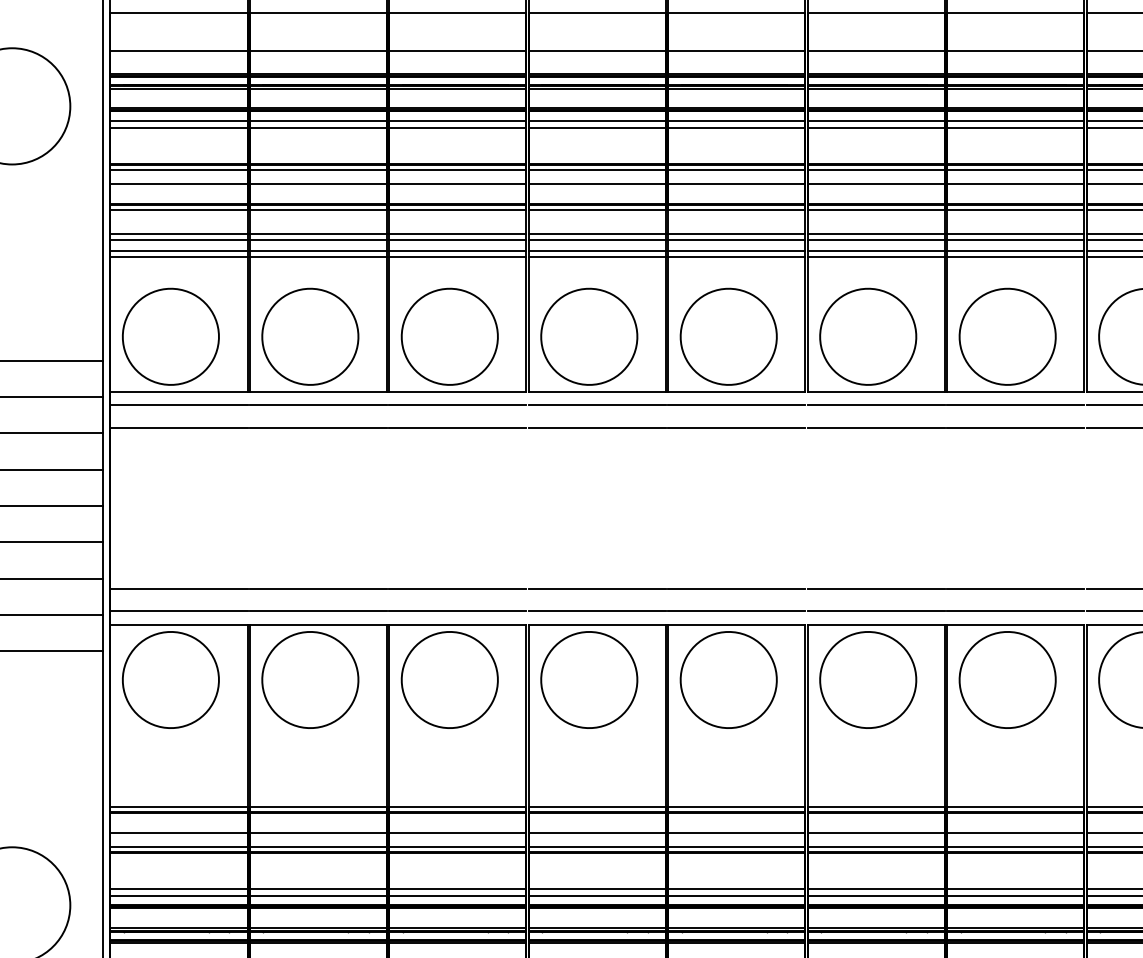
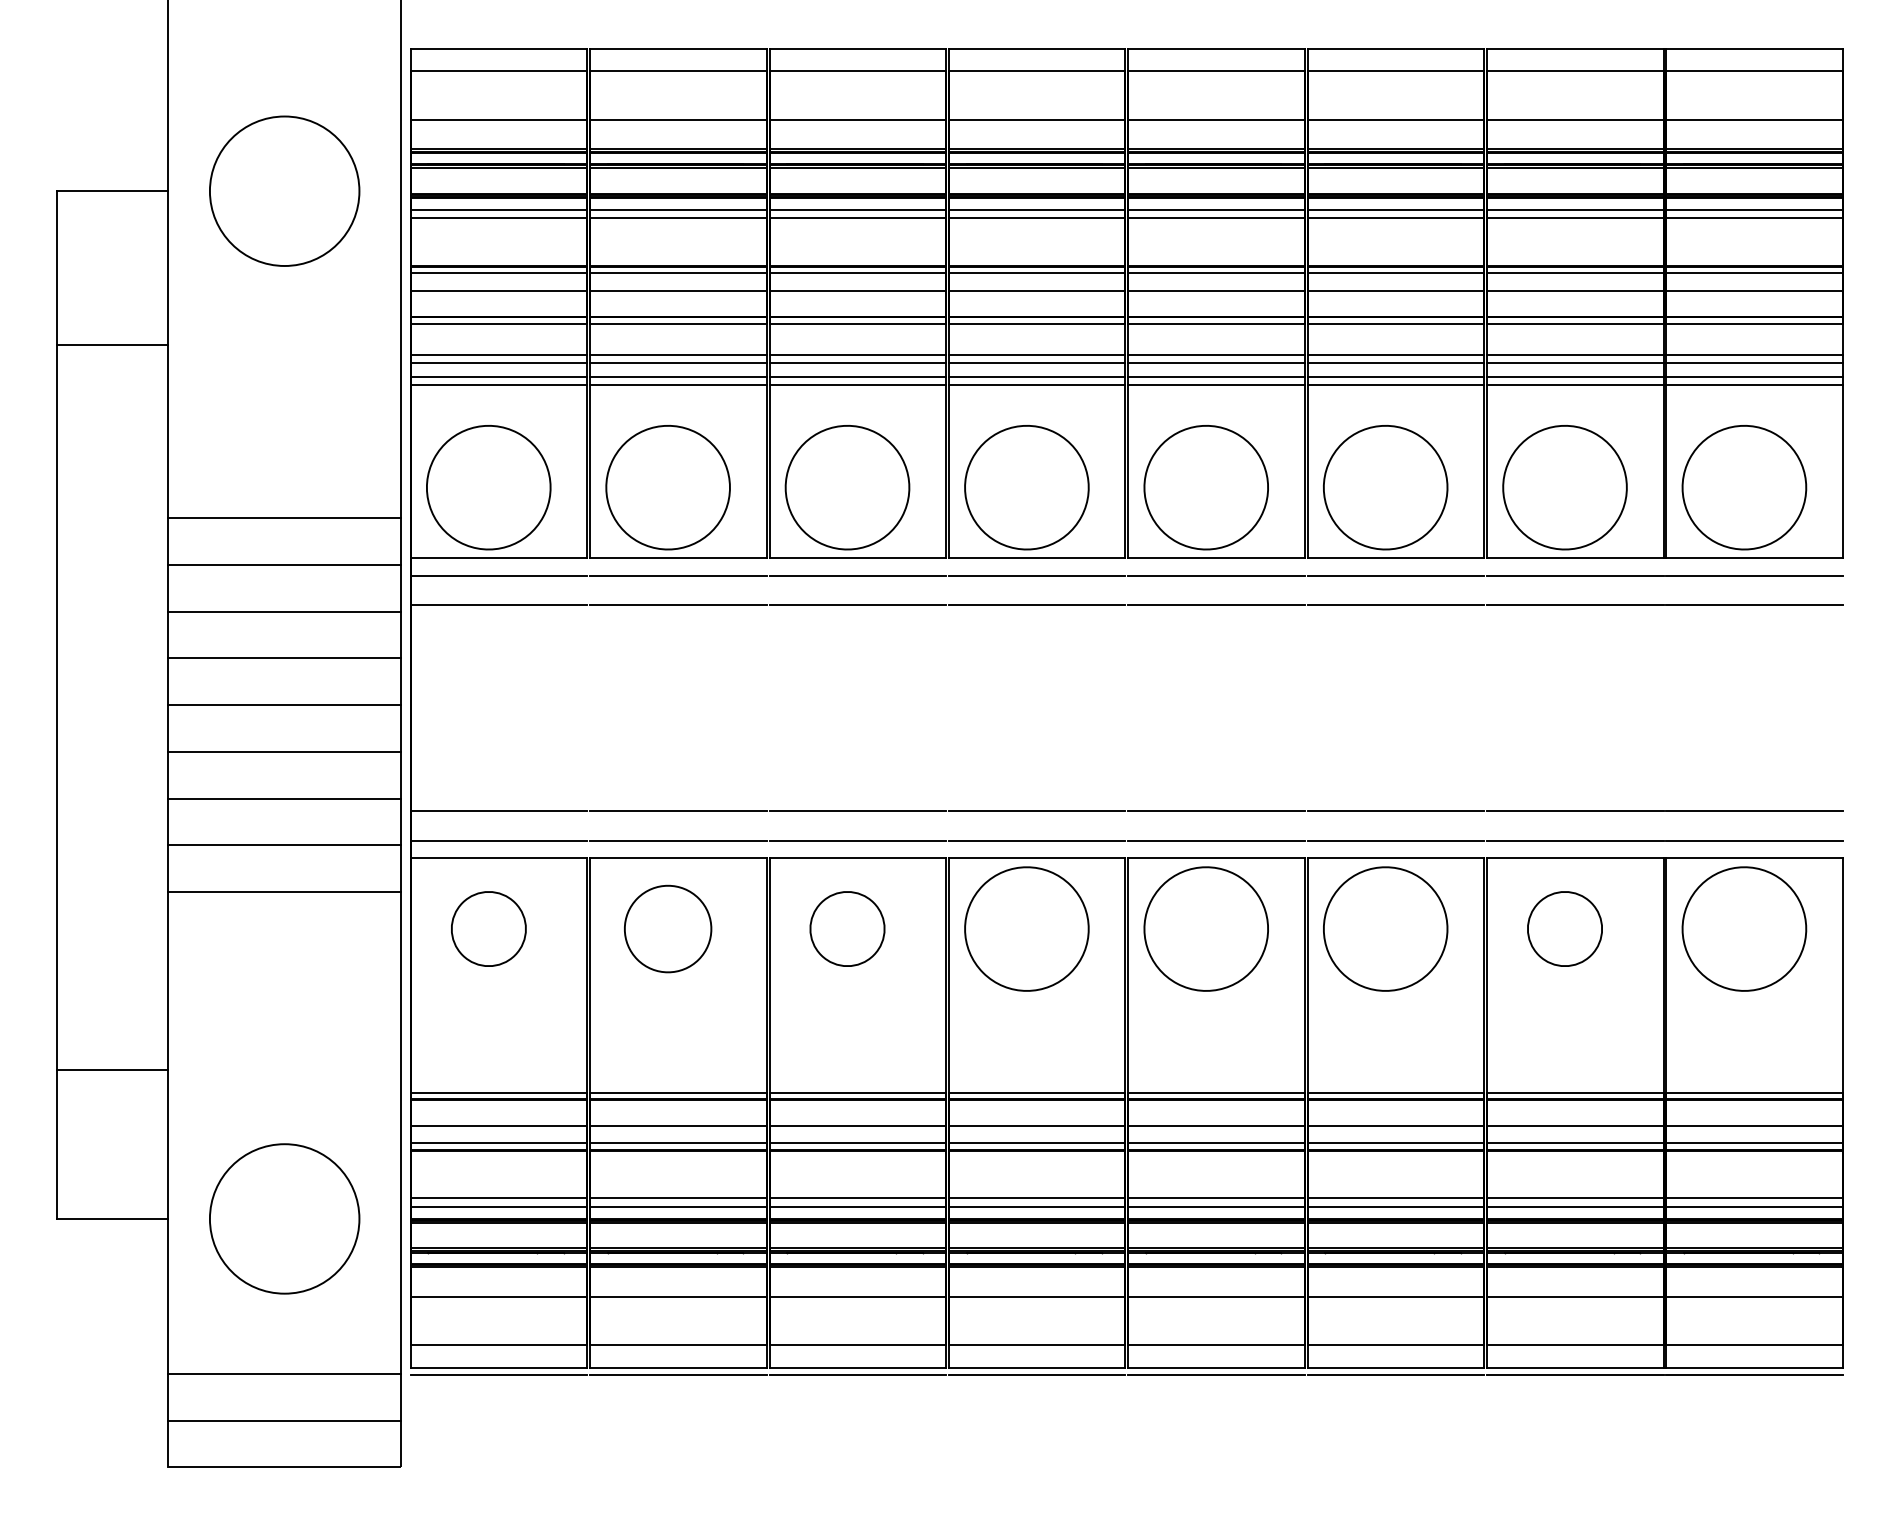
part: (170, 679) -> (488, 928), size x0.6
part: (309, 679) -> (667, 928), size x0.7
part: (449, 679) -> (847, 928), size x0.6
part: (1007, 679) -> (1564, 928), size x0.6

